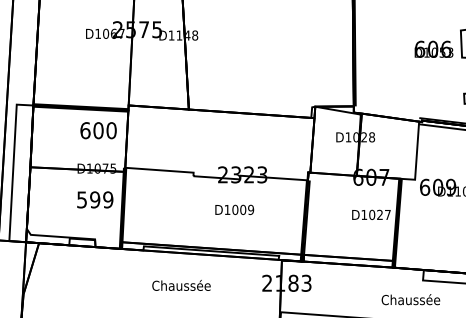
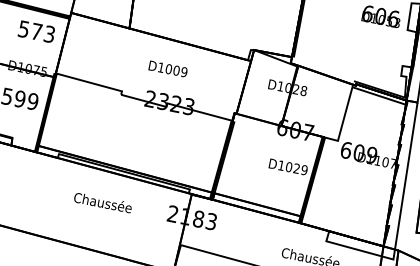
text: (98, 130) -> (36, 31), 600 -> 573
text: (234, 209) -> (168, 68), moved
text: (387, 214) -> (304, 169), D1027 -> D1029
text: (181, 285) -> (103, 202), moved

